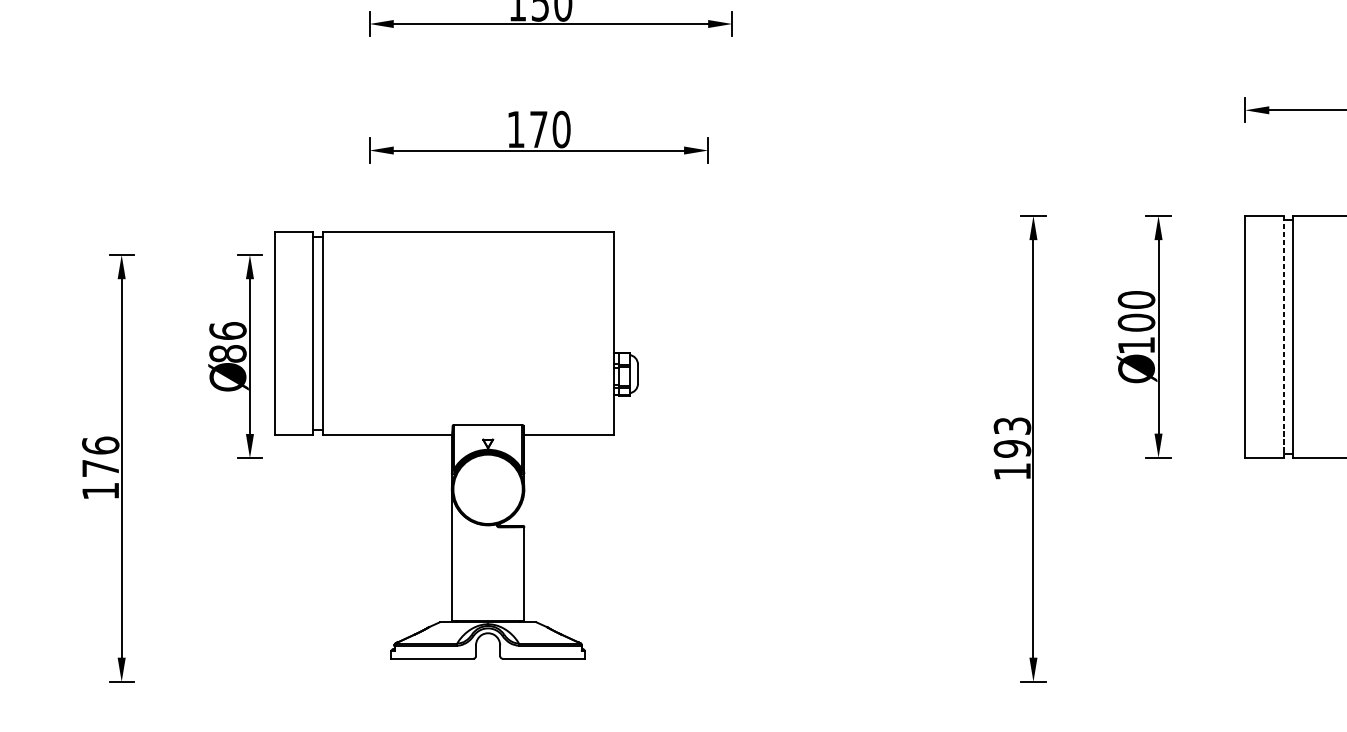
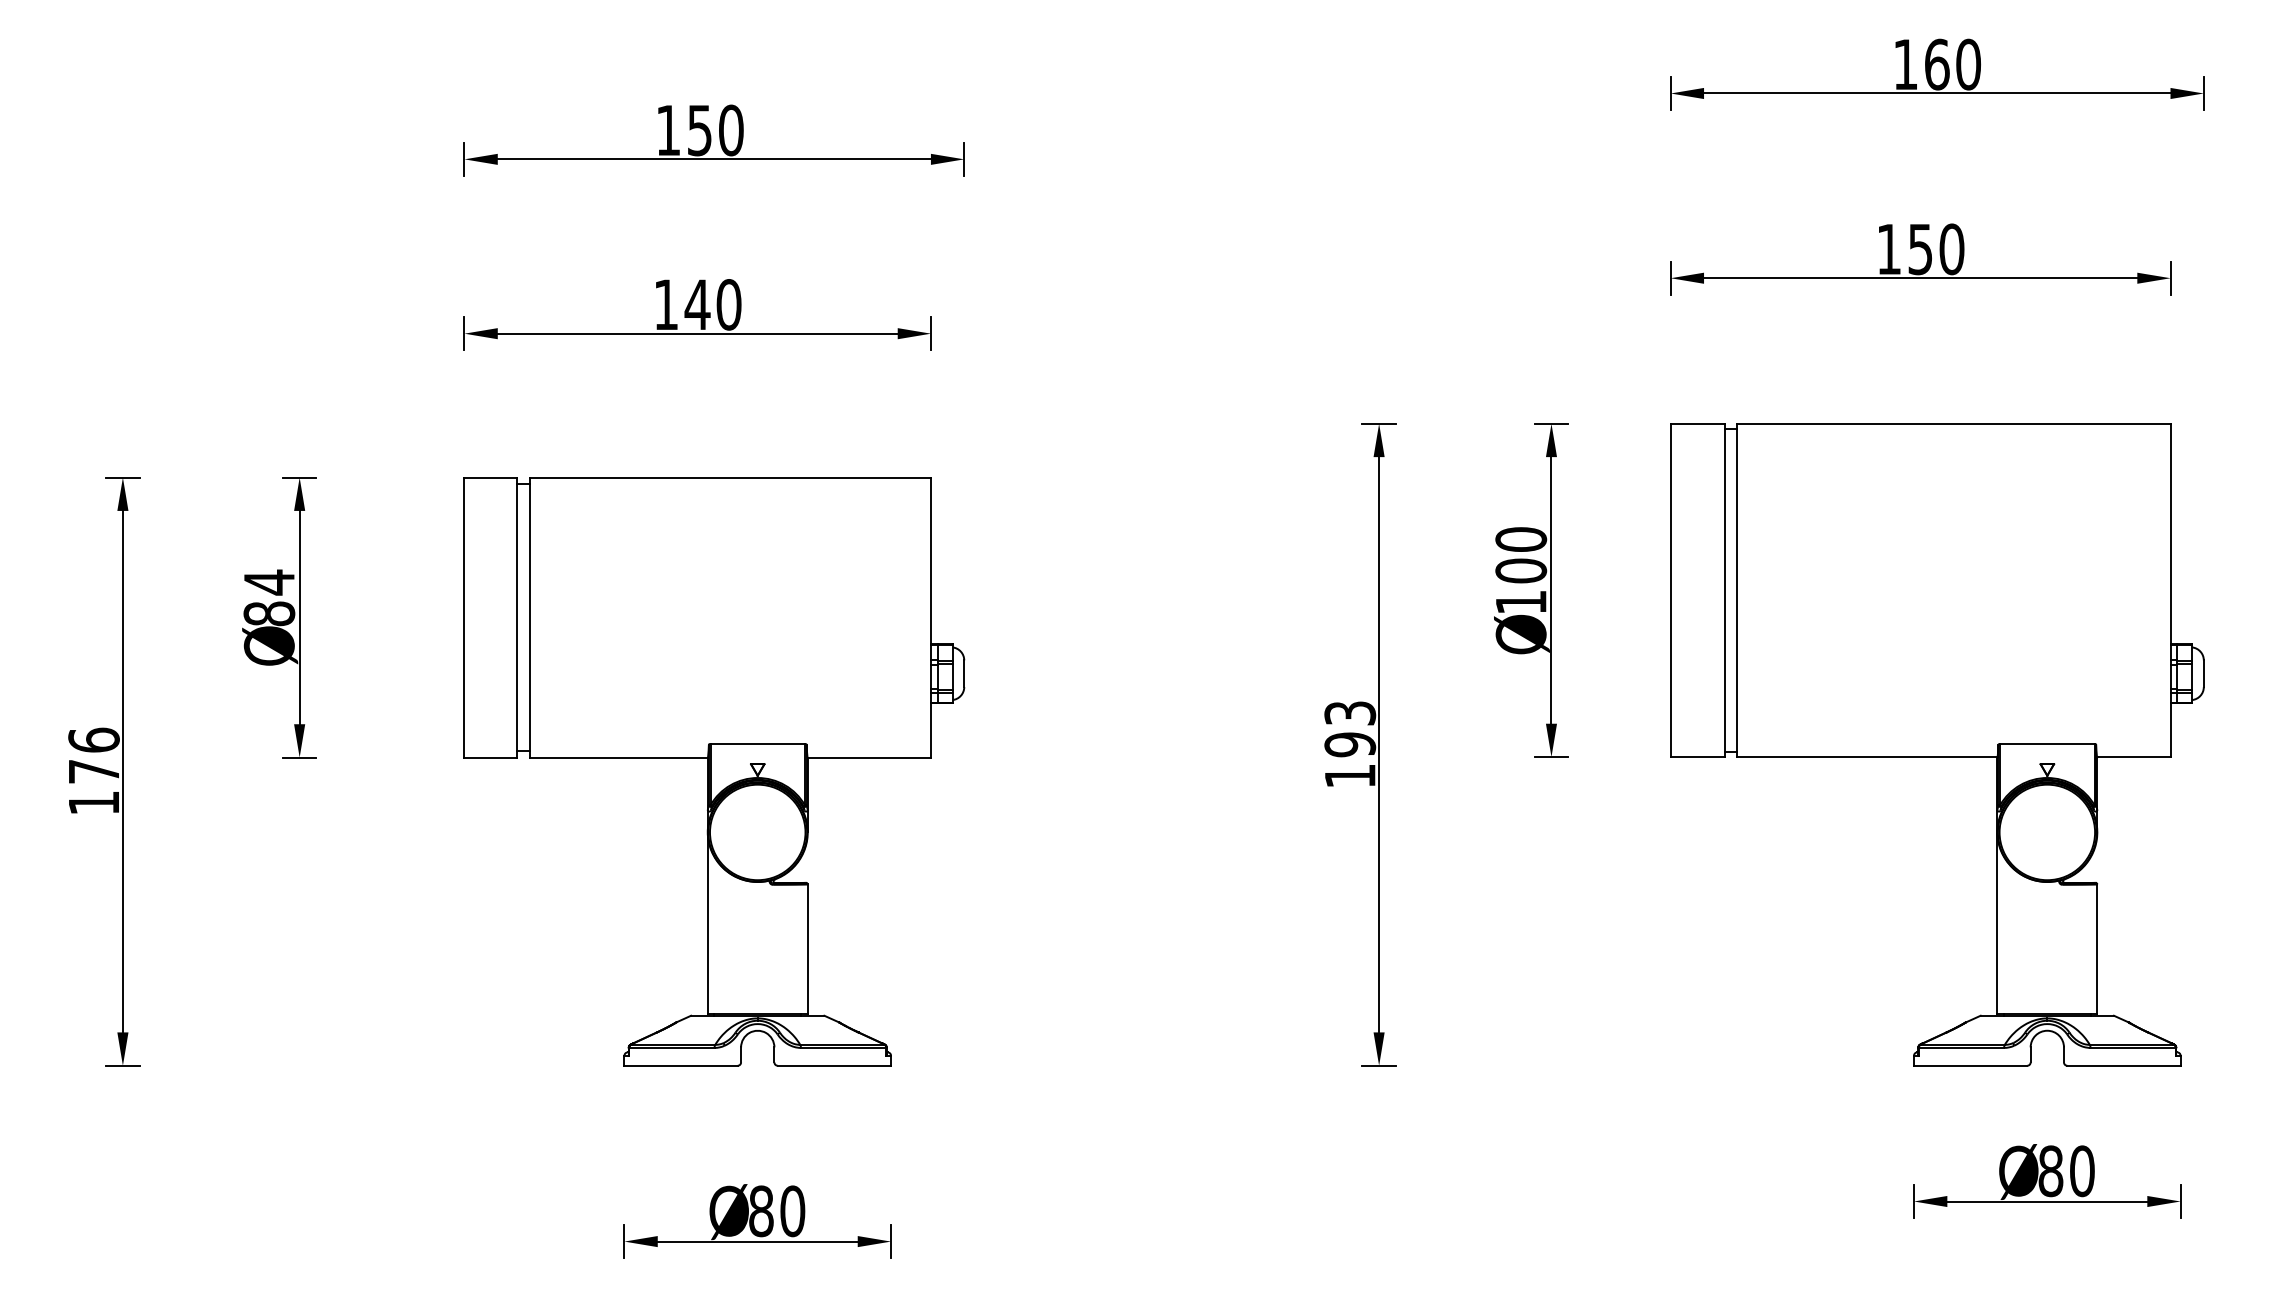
text: (538, 129) -> (697, 304), 170 -> 140
text: (228, 331) -> (269, 582), 86 -> 84
line: (1284, 336) -> (1724, 590), dashed -> solid
part: (456, 445) -> (714, 771), moved

